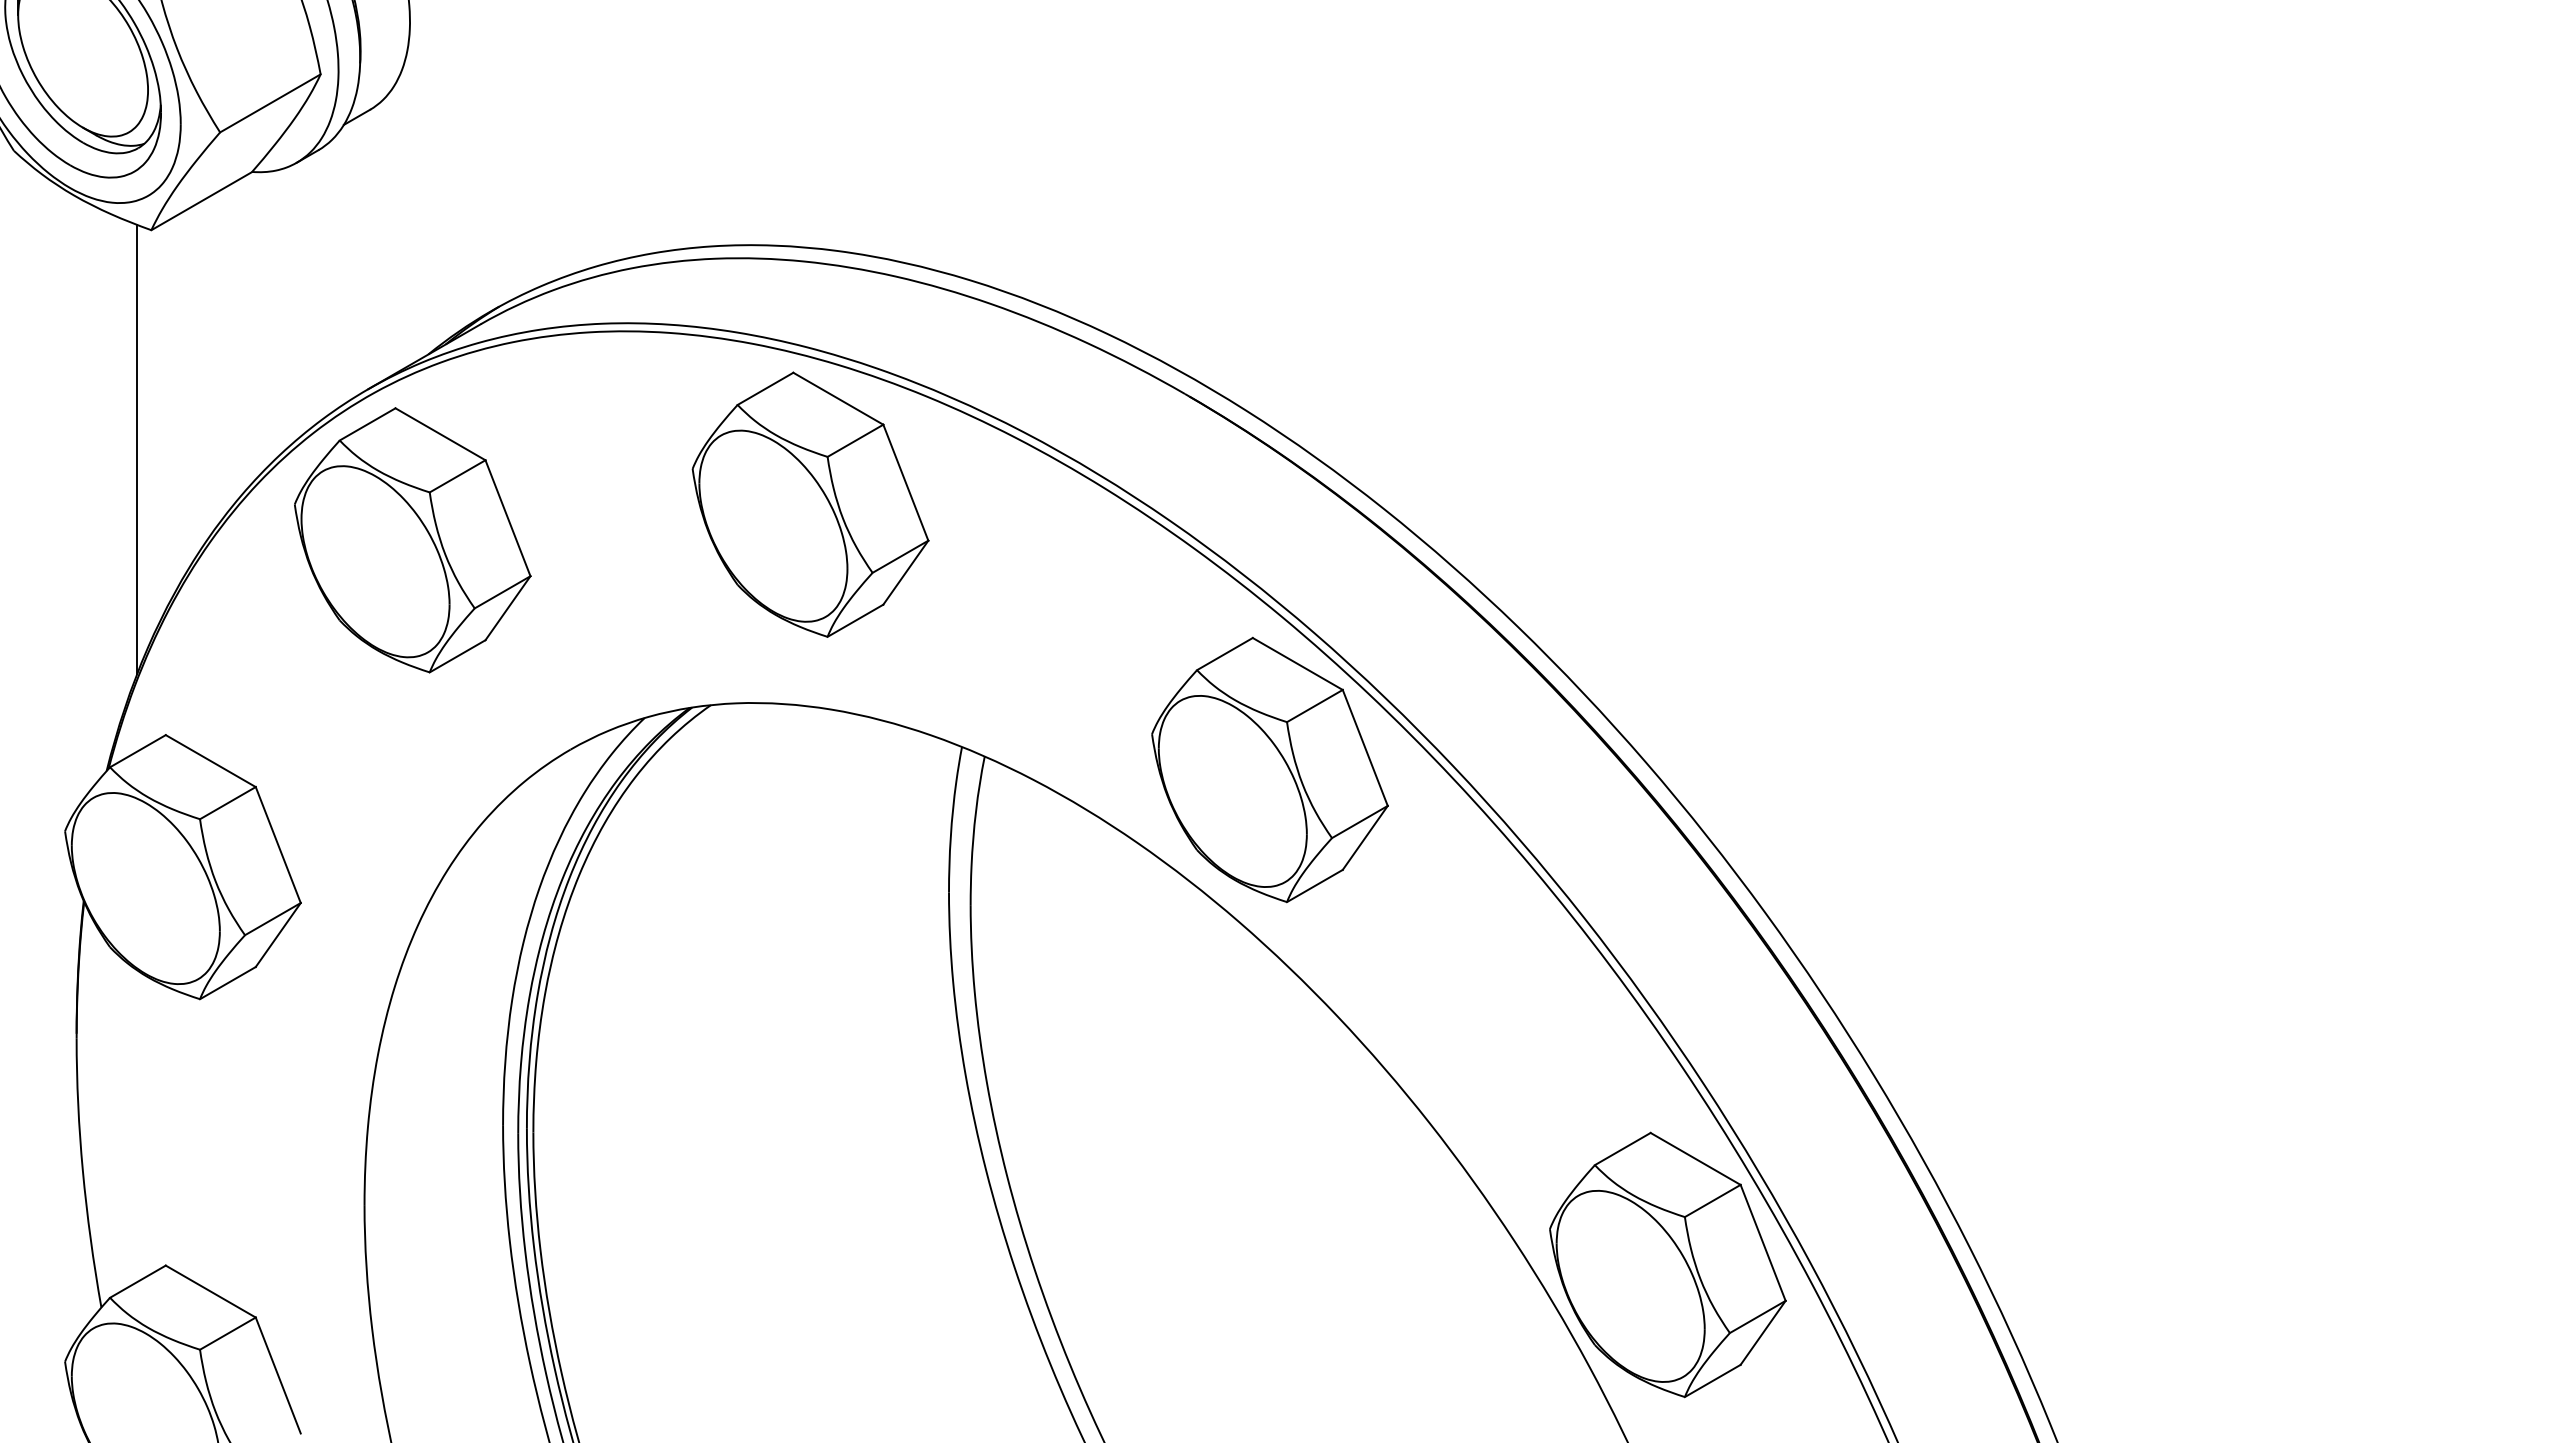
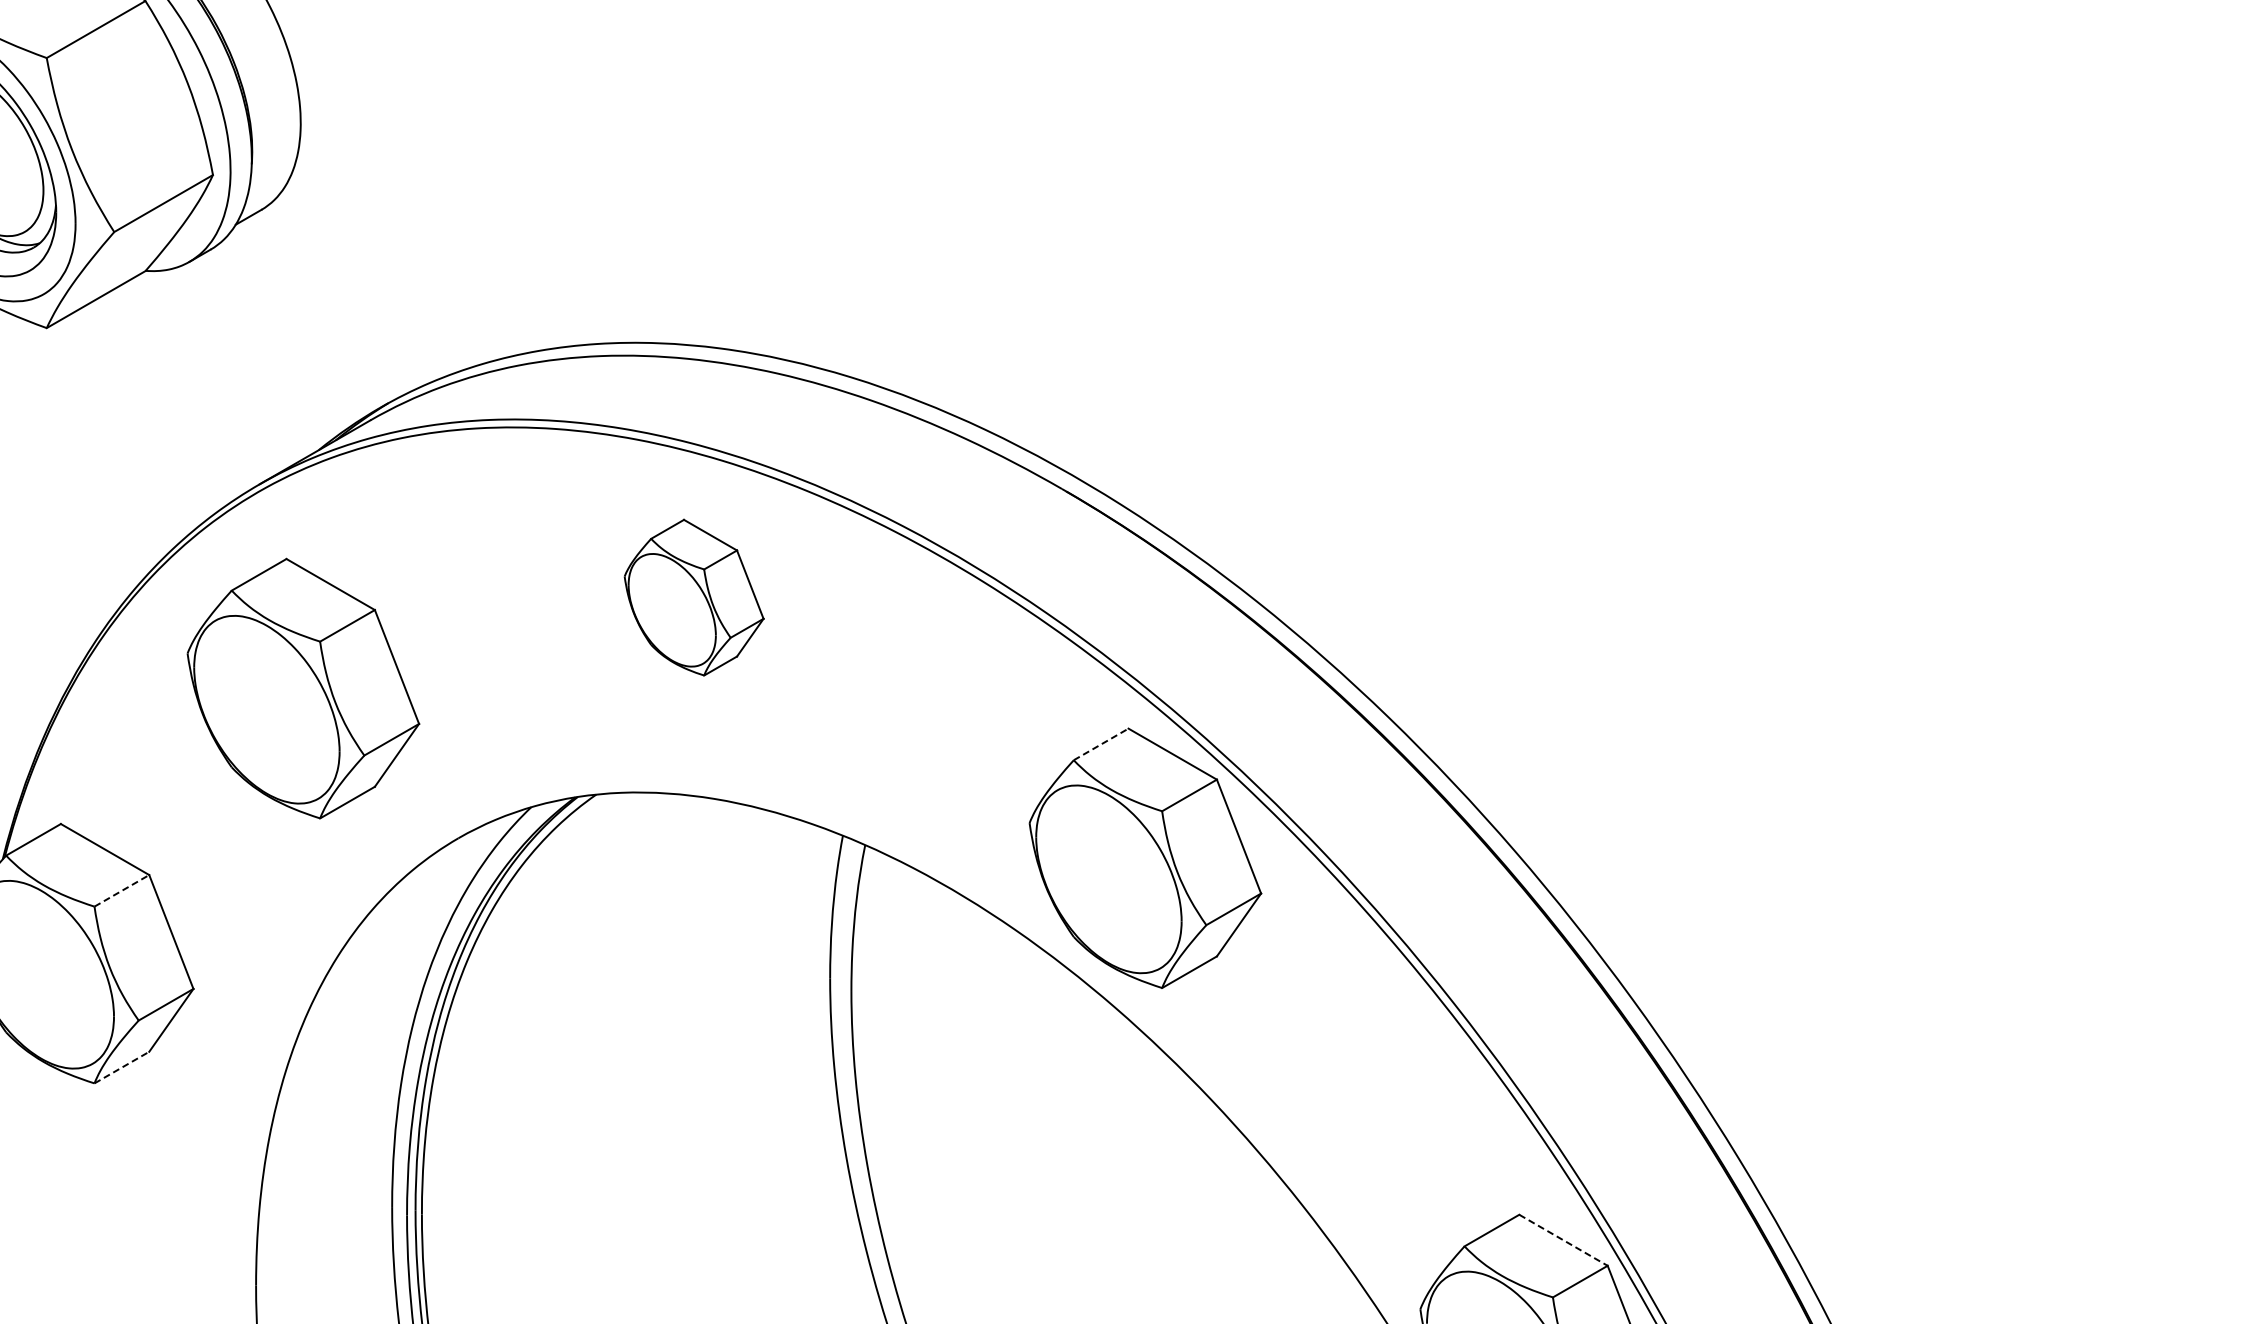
line: (137, 448) -> (33, 542), removed
part: (810, 504) -> (694, 597), size x0.6
part: (412, 540) -> (303, 688), moved
line: (1225, 653) -> (1101, 743), solid -> dashed
line: (228, 802) -> (122, 890), solid -> dashed
line: (228, 982) -> (122, 1067), solid -> dashed
line: (1695, 1158) -> (1563, 1239), solid -> dashed

